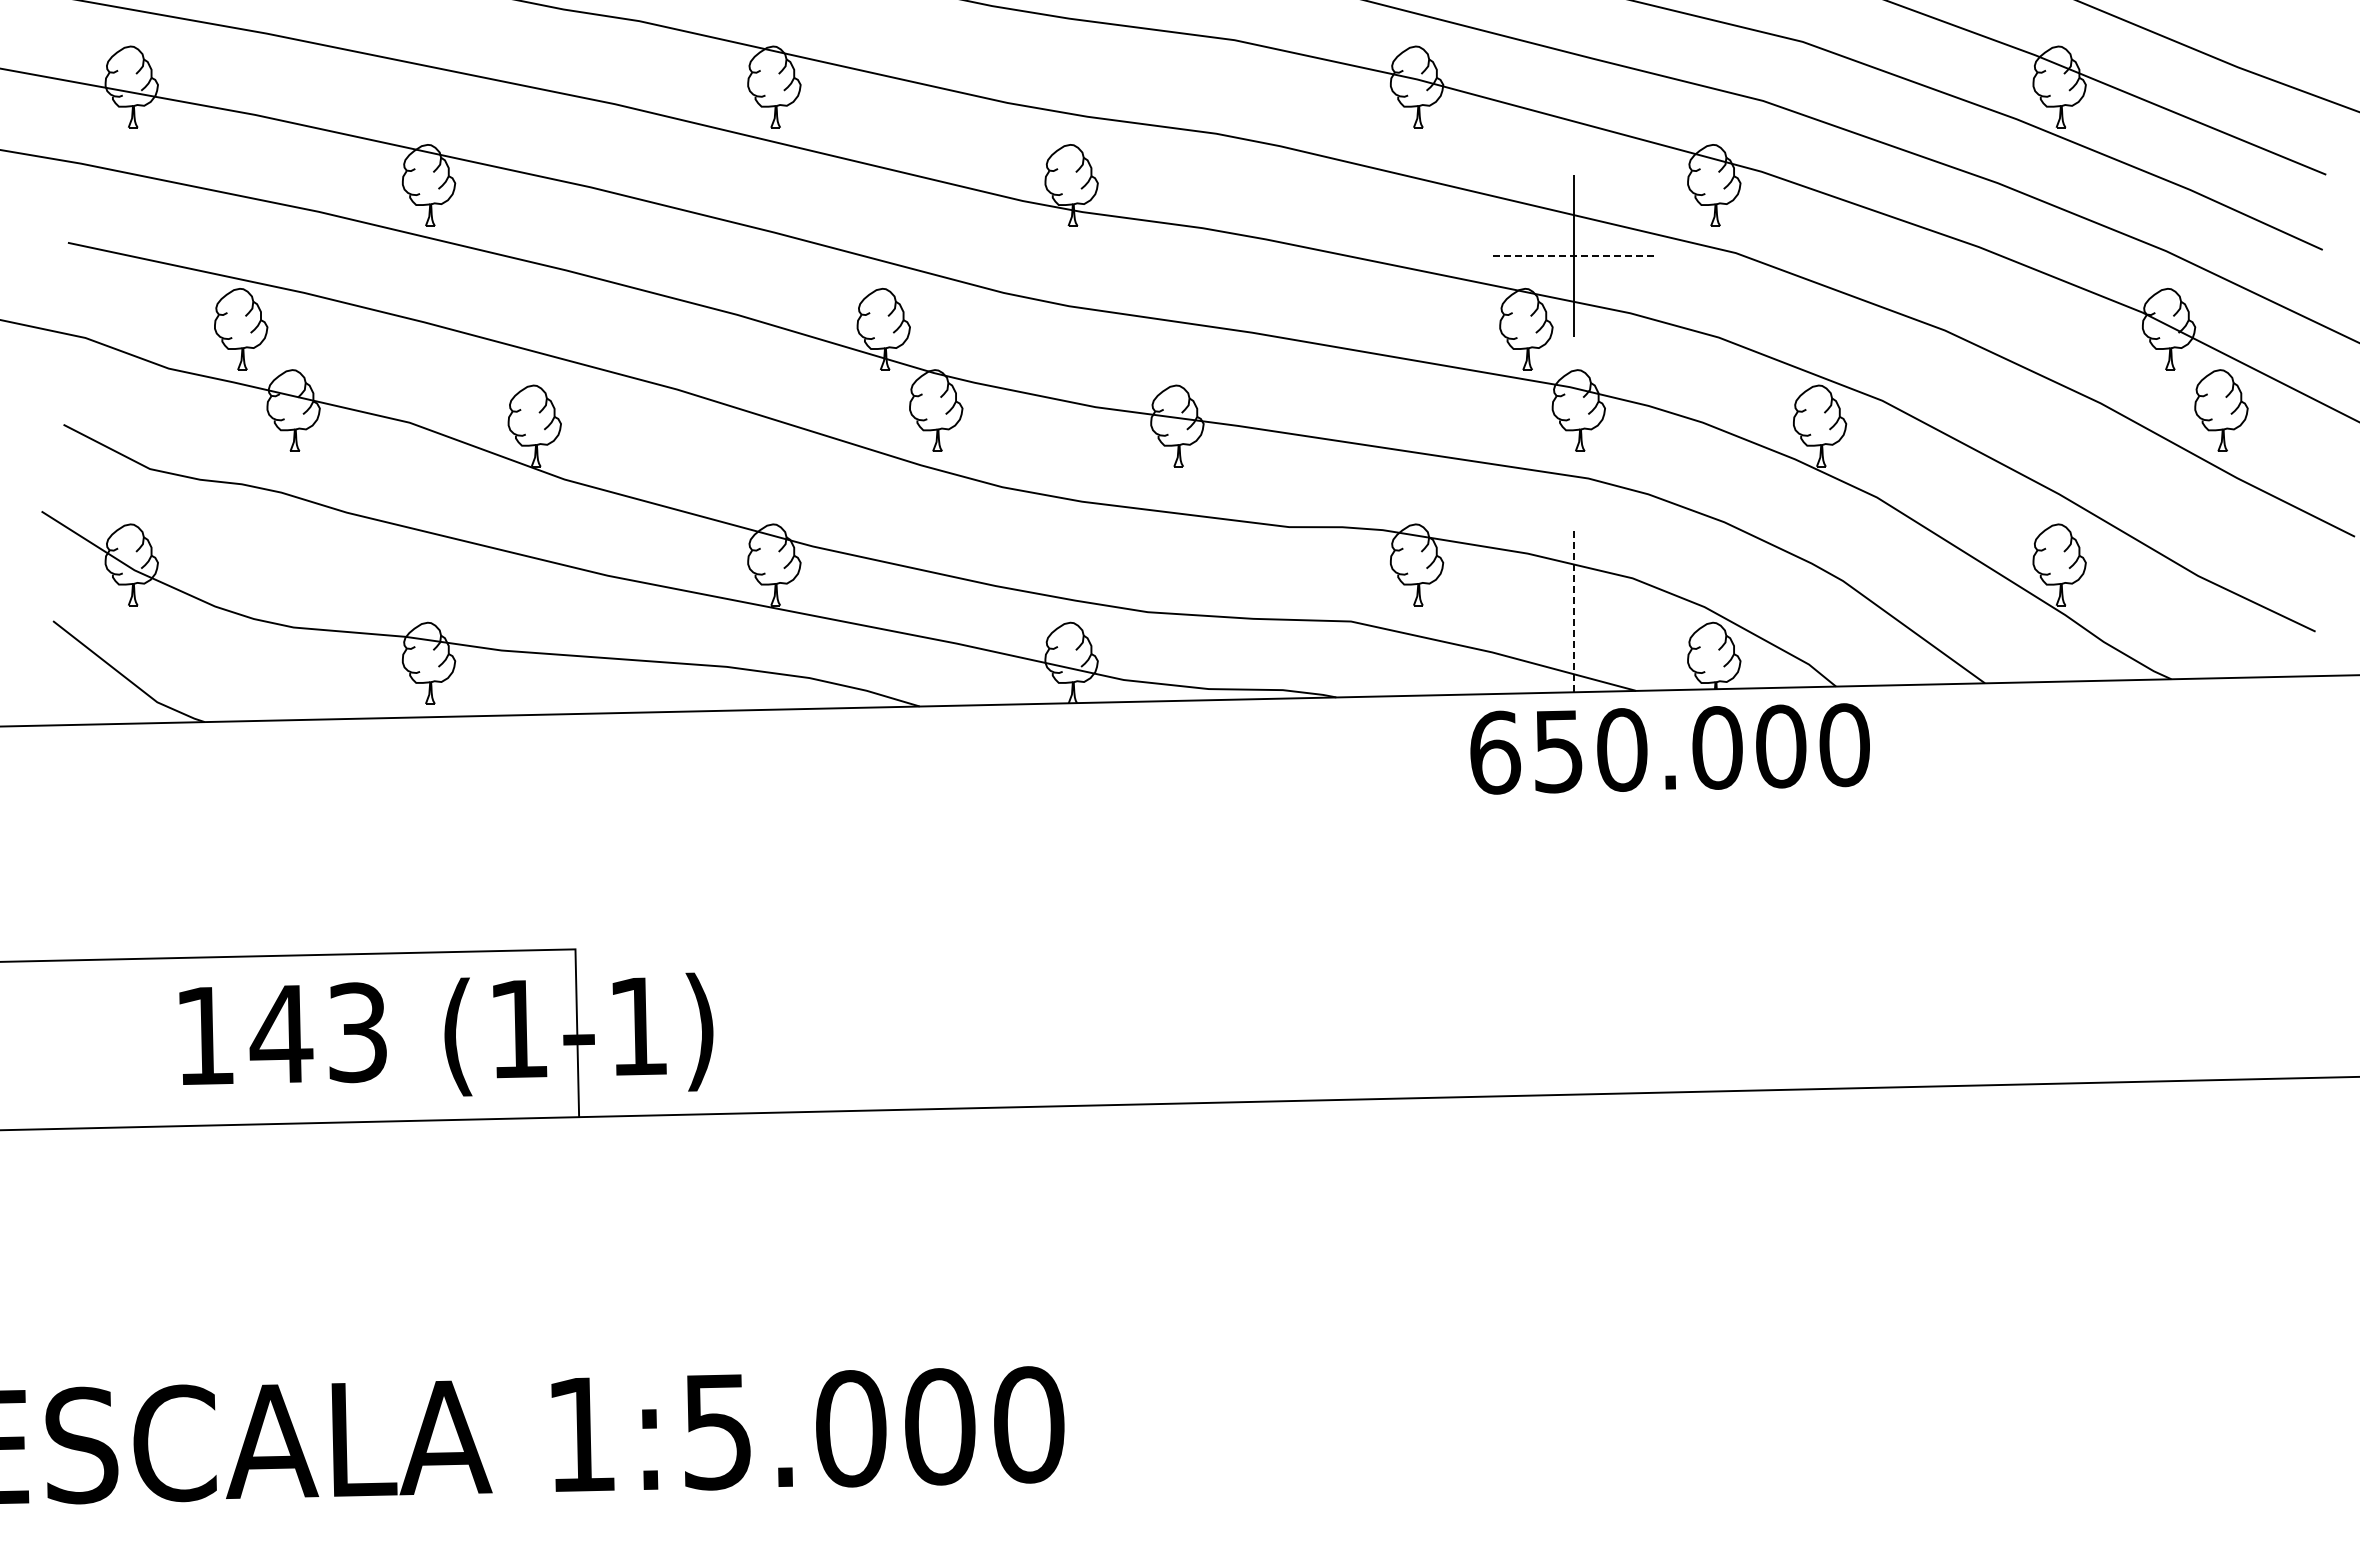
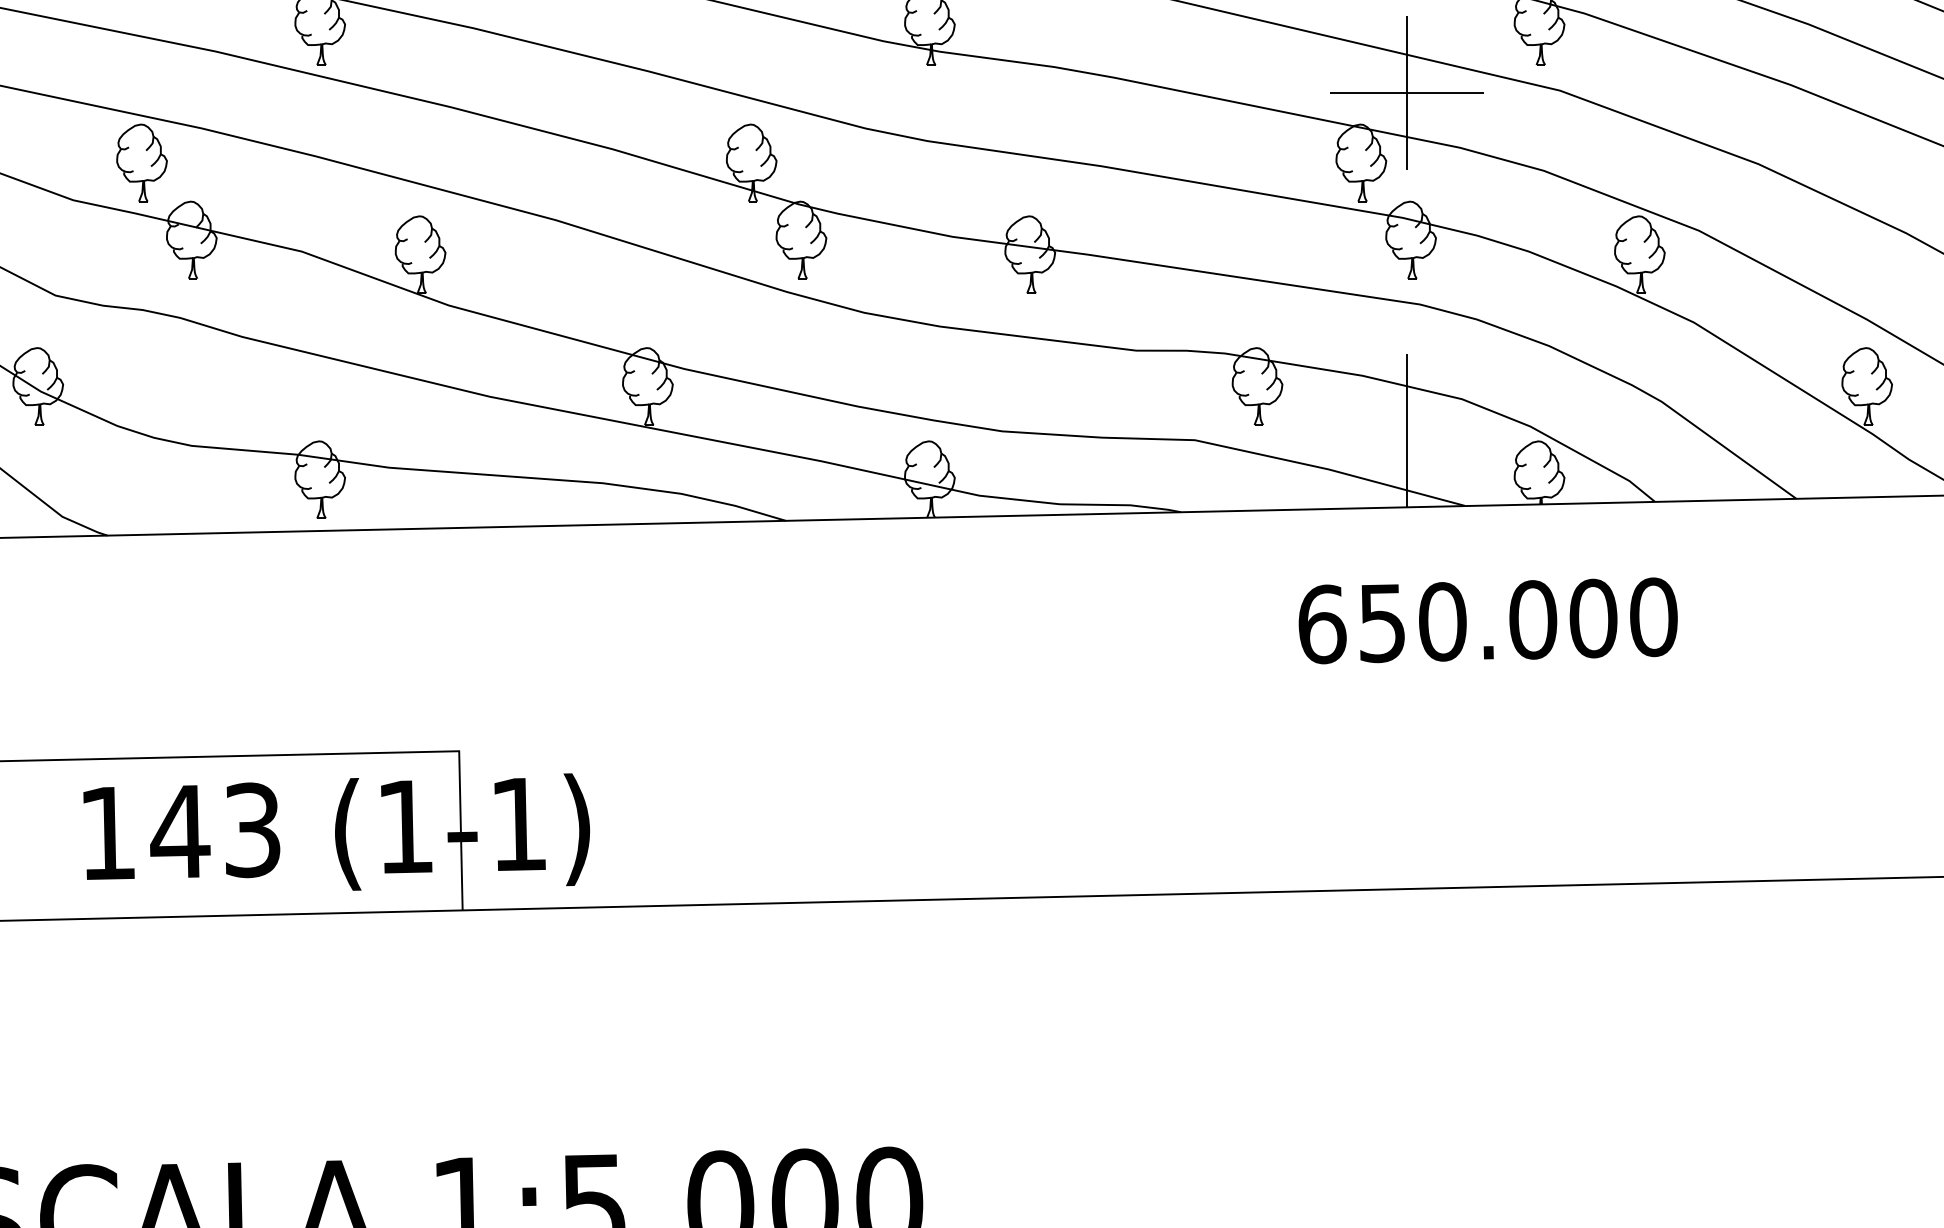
line: (1574, 255) -> (1406, 92), dashed -> solid
line: (1574, 610) -> (1406, 429), dashed -> solid
text: (1669, 748) -> (1487, 620), moved

